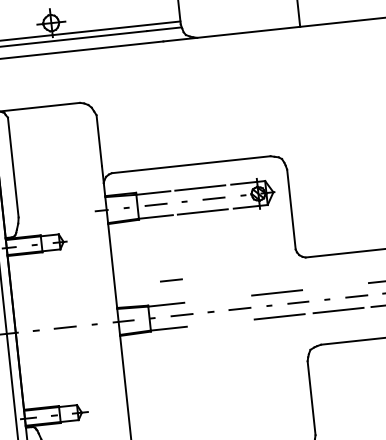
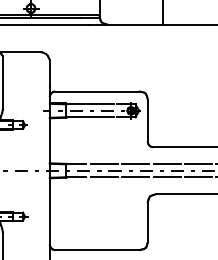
line: (171, 279) -> (80, 151), removed
line: (334, 286) -> (166, 164), added
line: (219, 299) -> (104, 164), added
line: (221, 323) -> (104, 177), added

